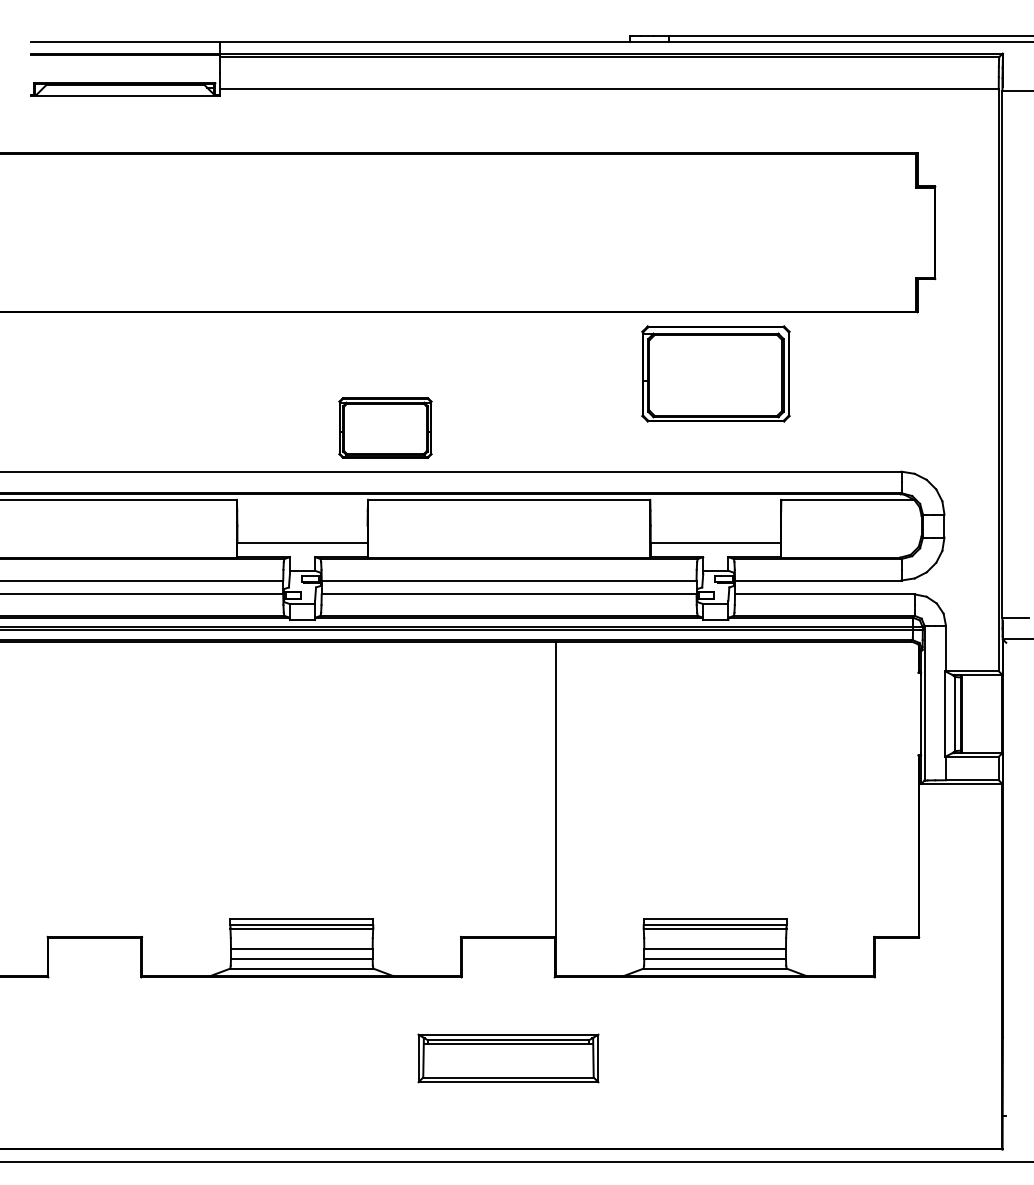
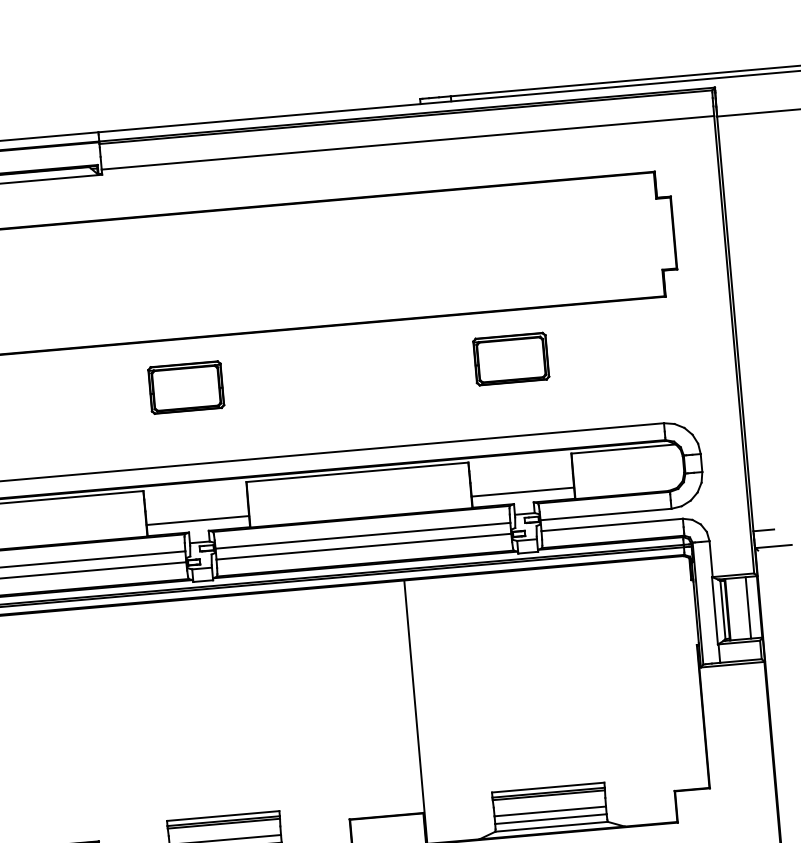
part: (715, 373) -> (510, 358), size x0.62
part: (385, 427) -> (186, 387), moved
line: (987, 714) -> (748, 608), added

